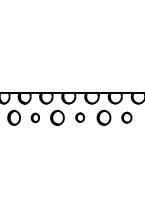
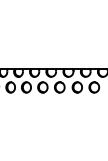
part: (35, 117) -> (26, 87), size x1.67
part: (79, 117) -> (59, 87), size x1.67
part: (126, 117) -> (94, 87), size x1.43

